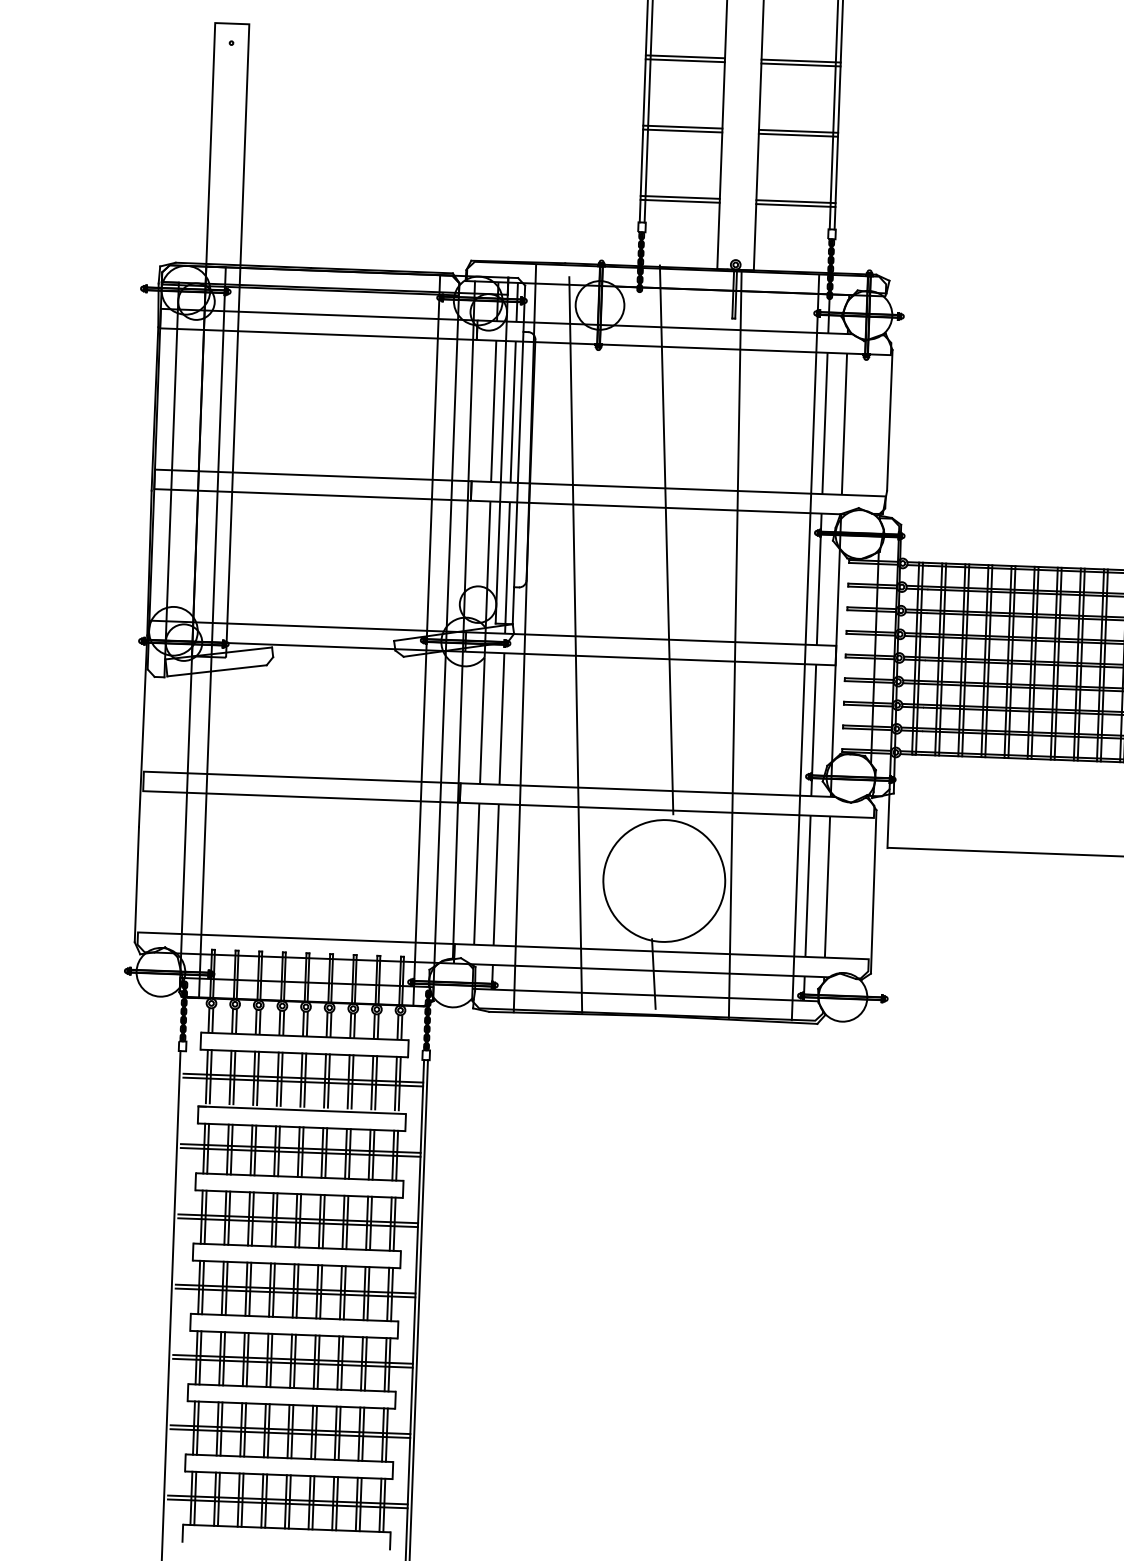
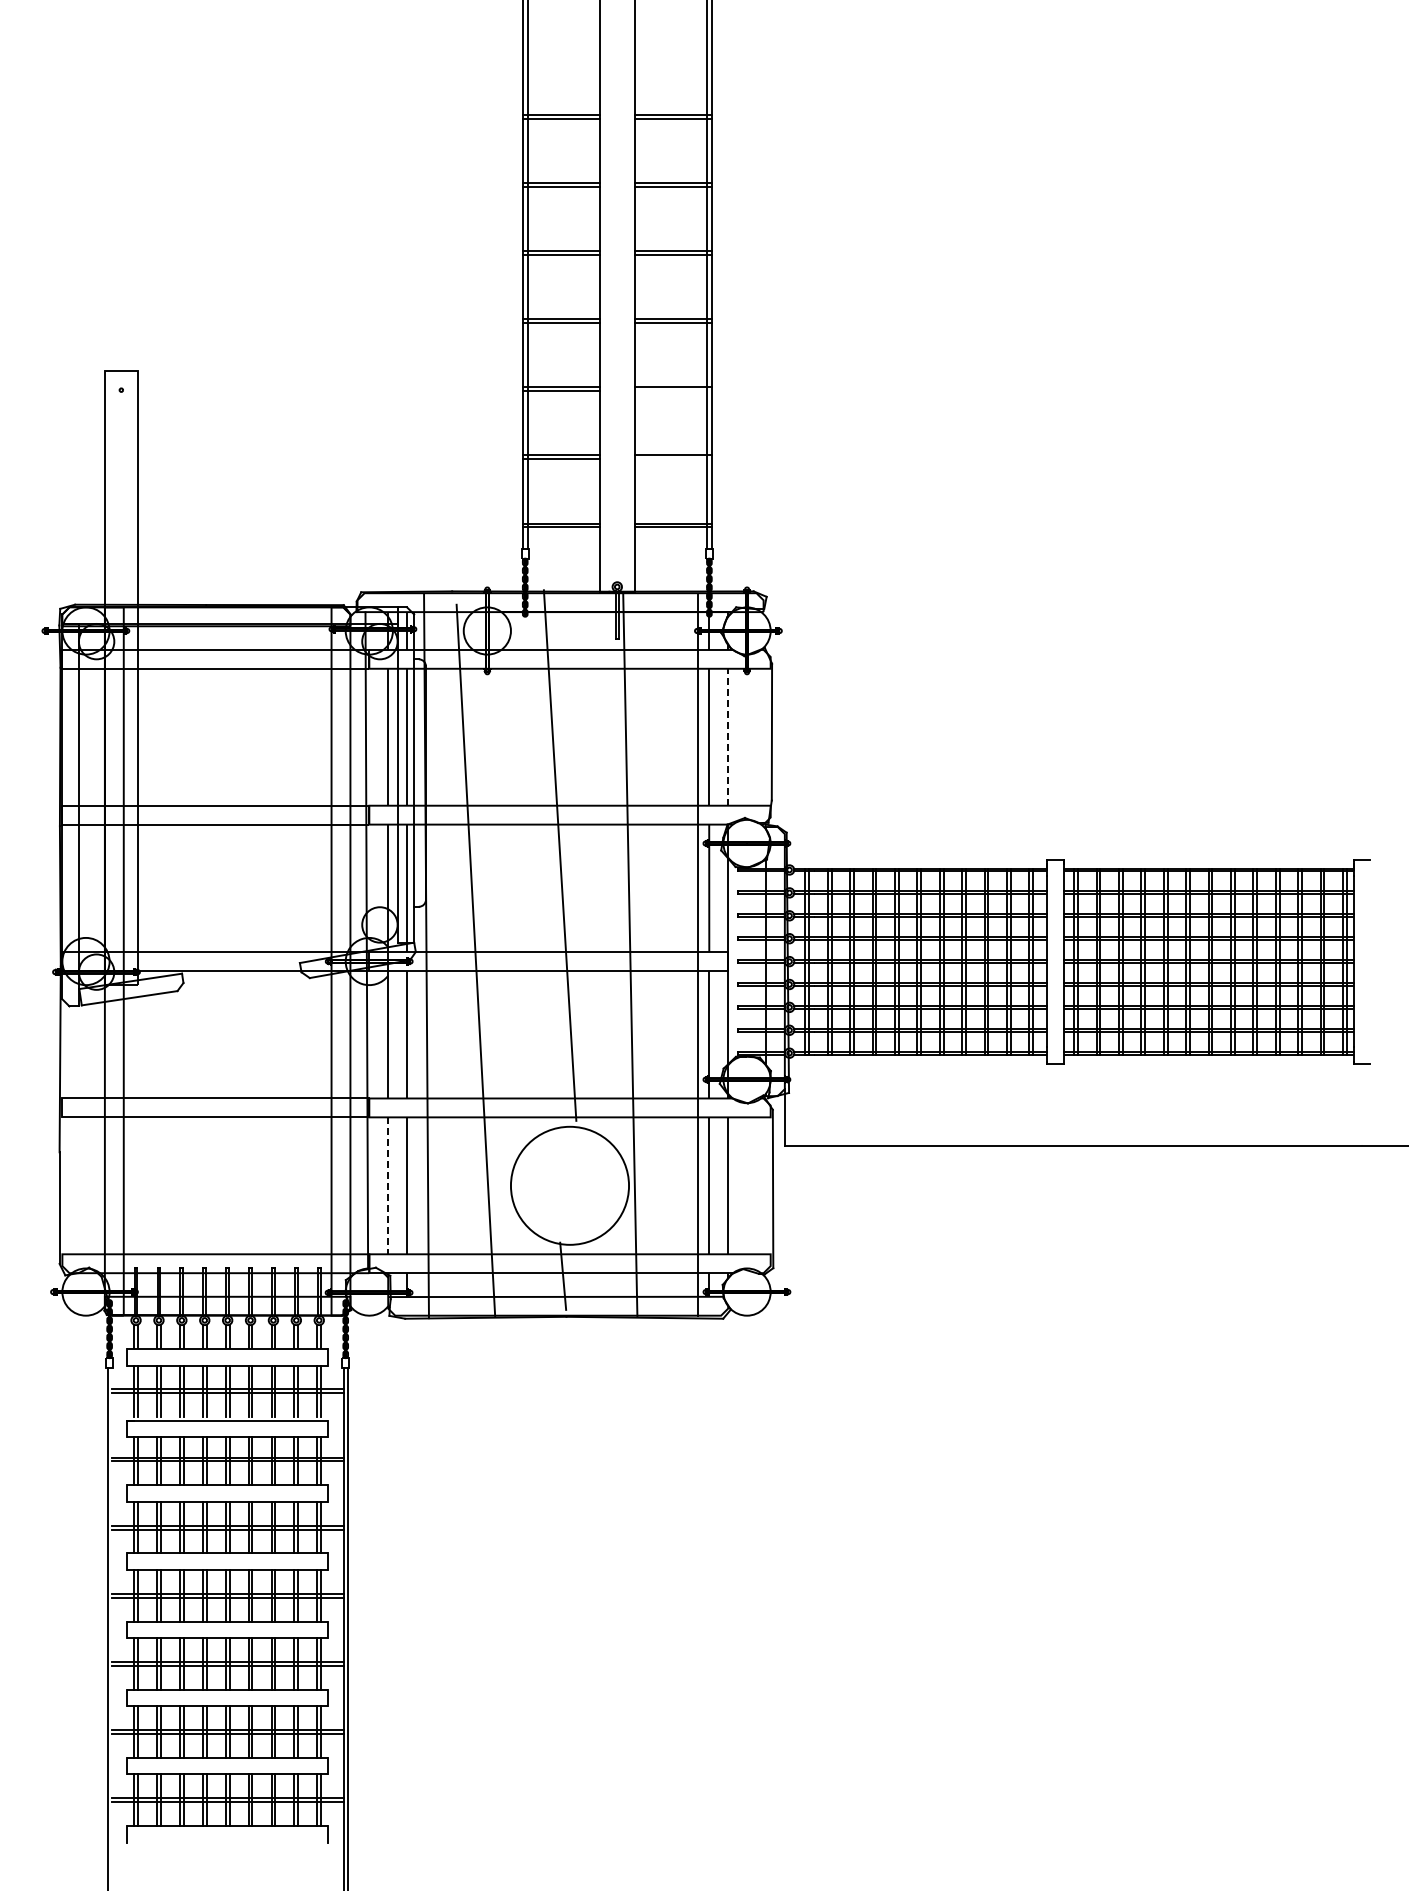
line: (801, 65) -> (673, 391), removed
line: (798, 135) -> (673, 459), removed
line: (844, 423) -> (728, 736), solid -> dashed
line: (477, 874) -> (388, 1186), solid -> dashed

